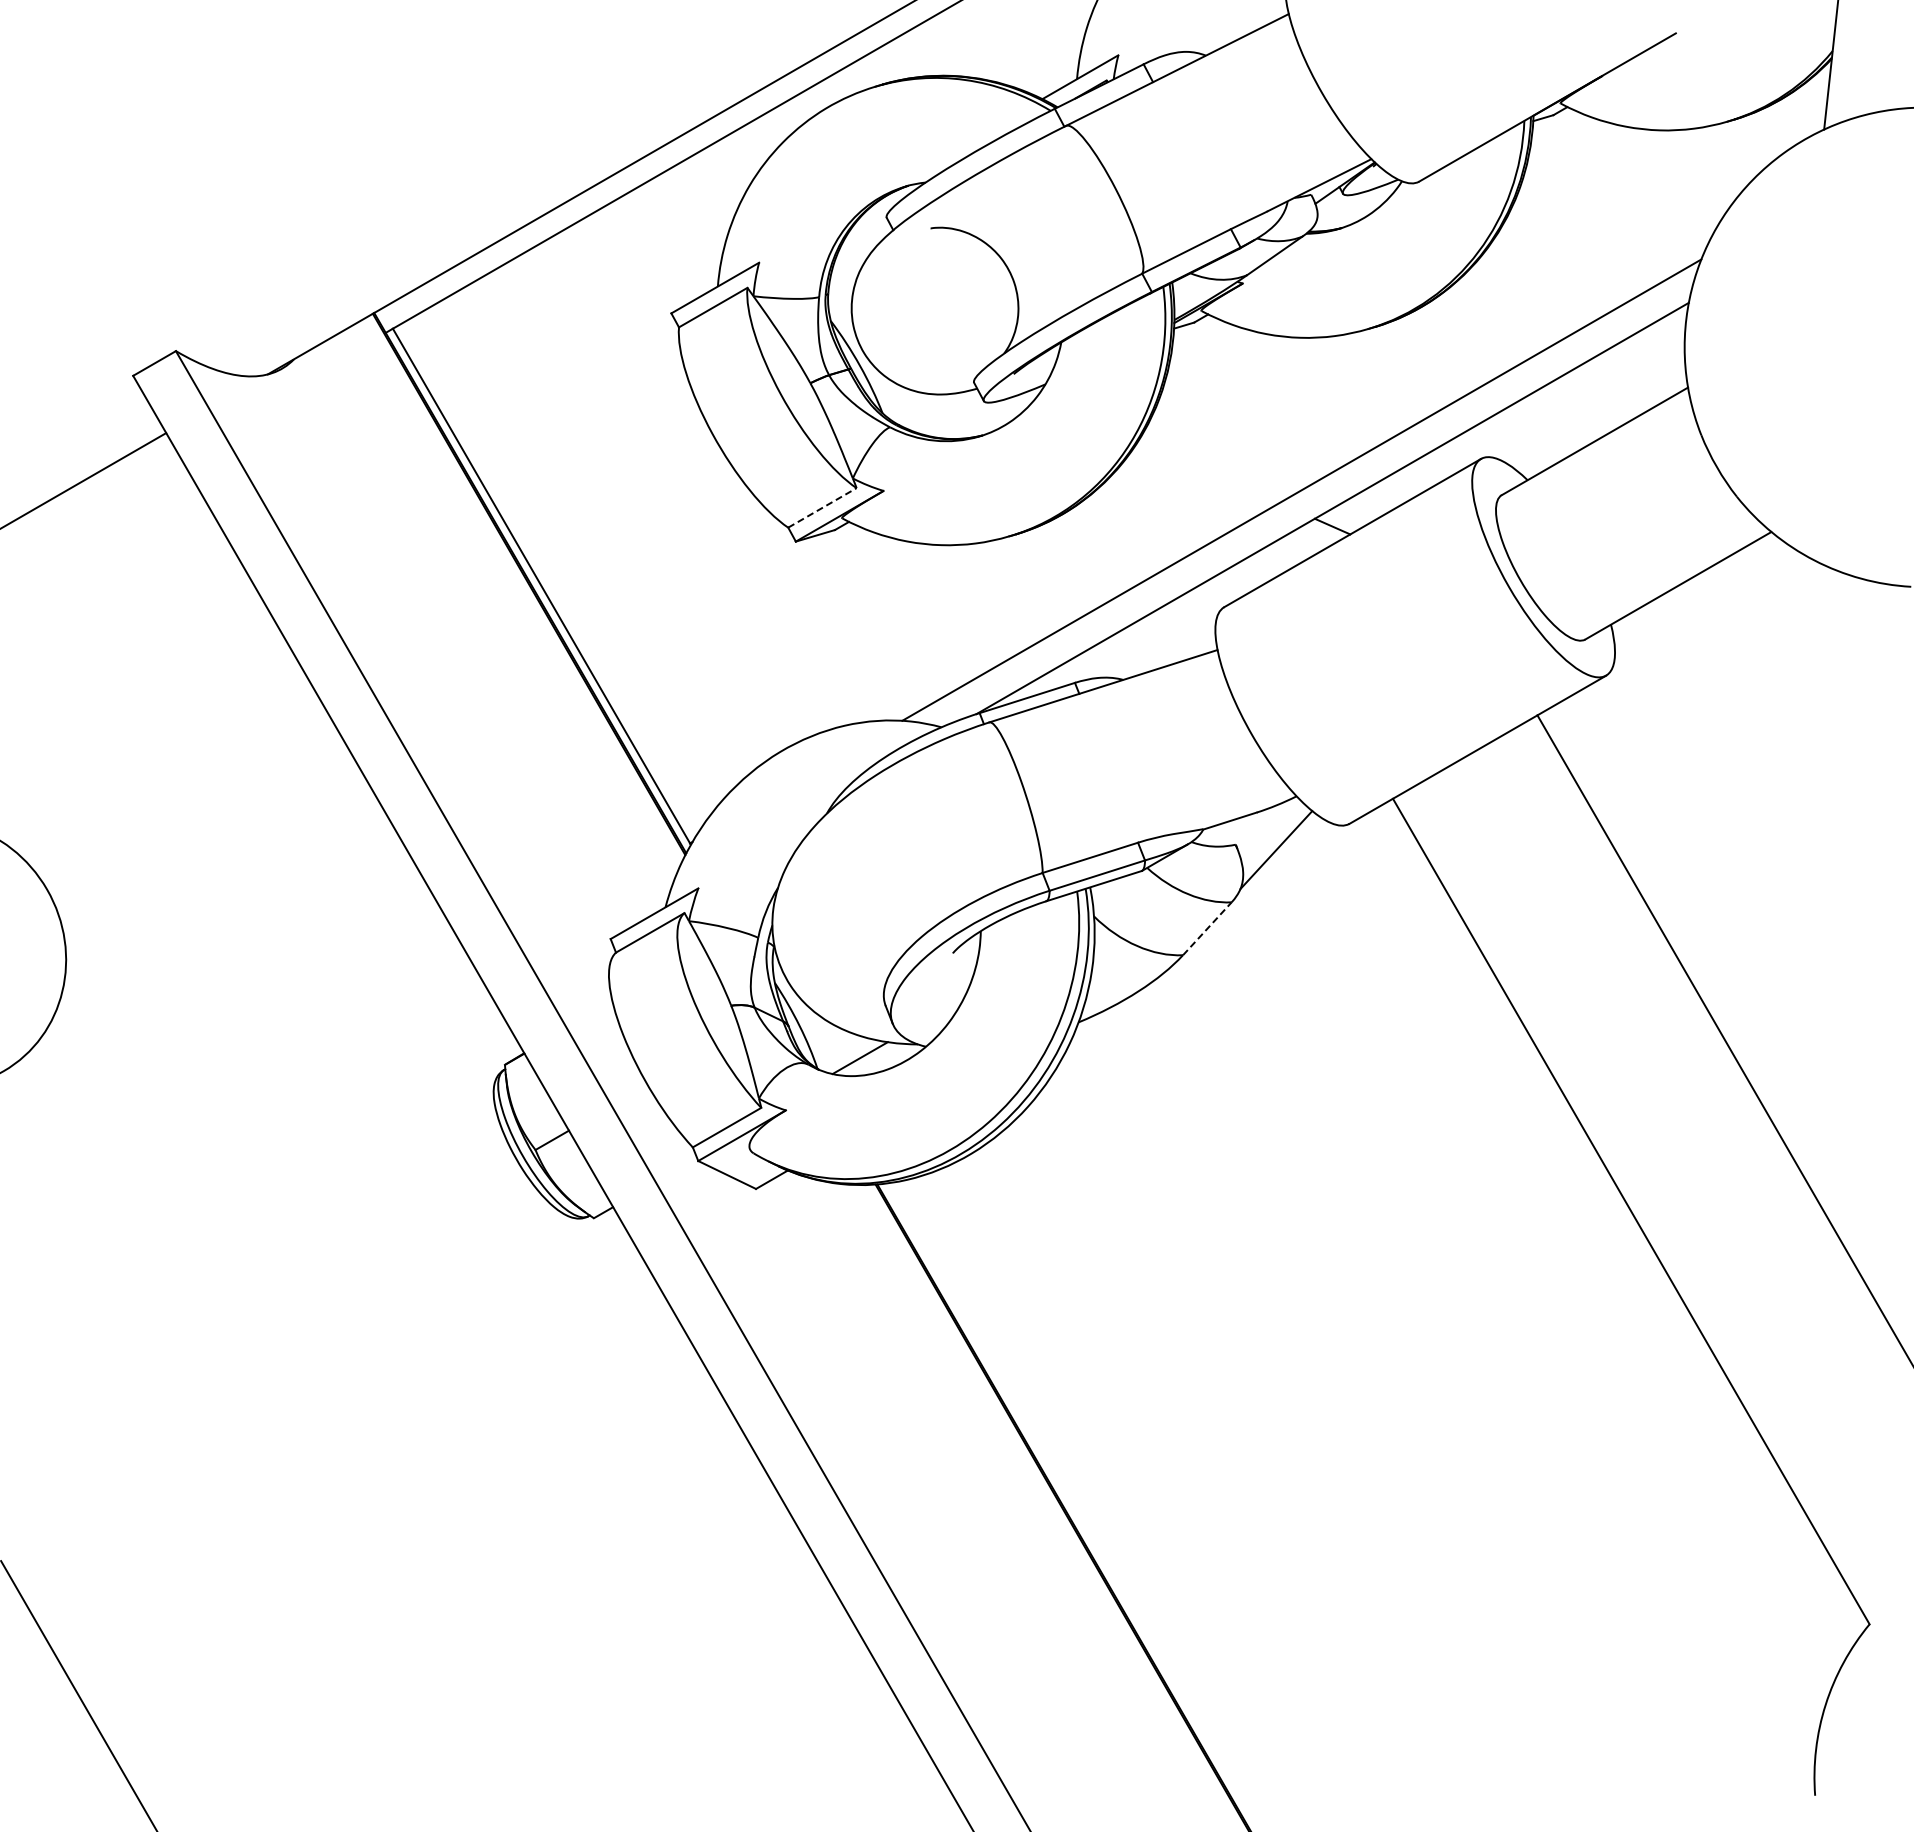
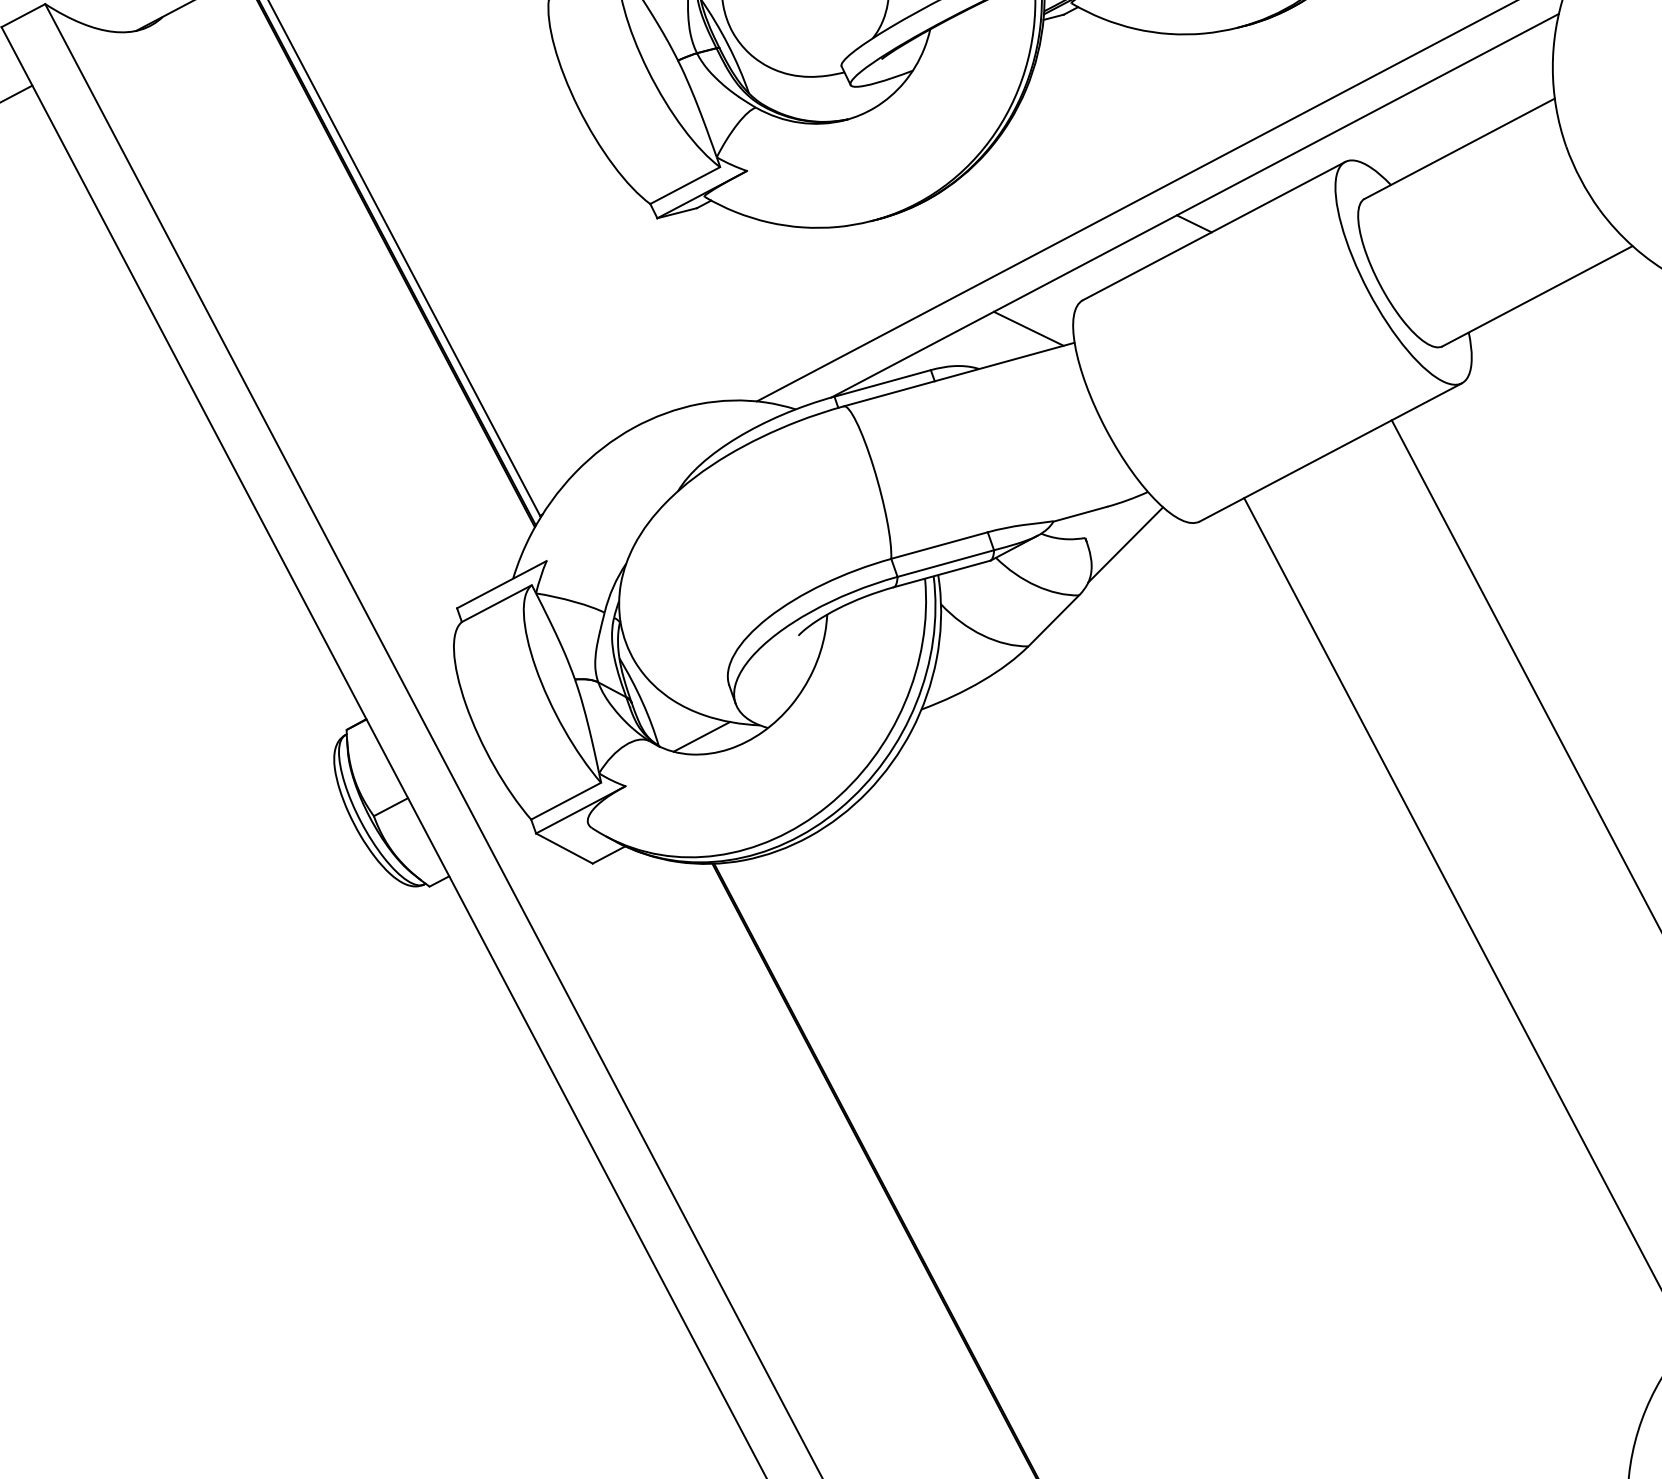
line: (822, 507) -> (685, 185), dashed -> solid
line: (1170, 637) -> (1028, 328), added
line: (1207, 928) -> (1053, 620), dashed -> solid

